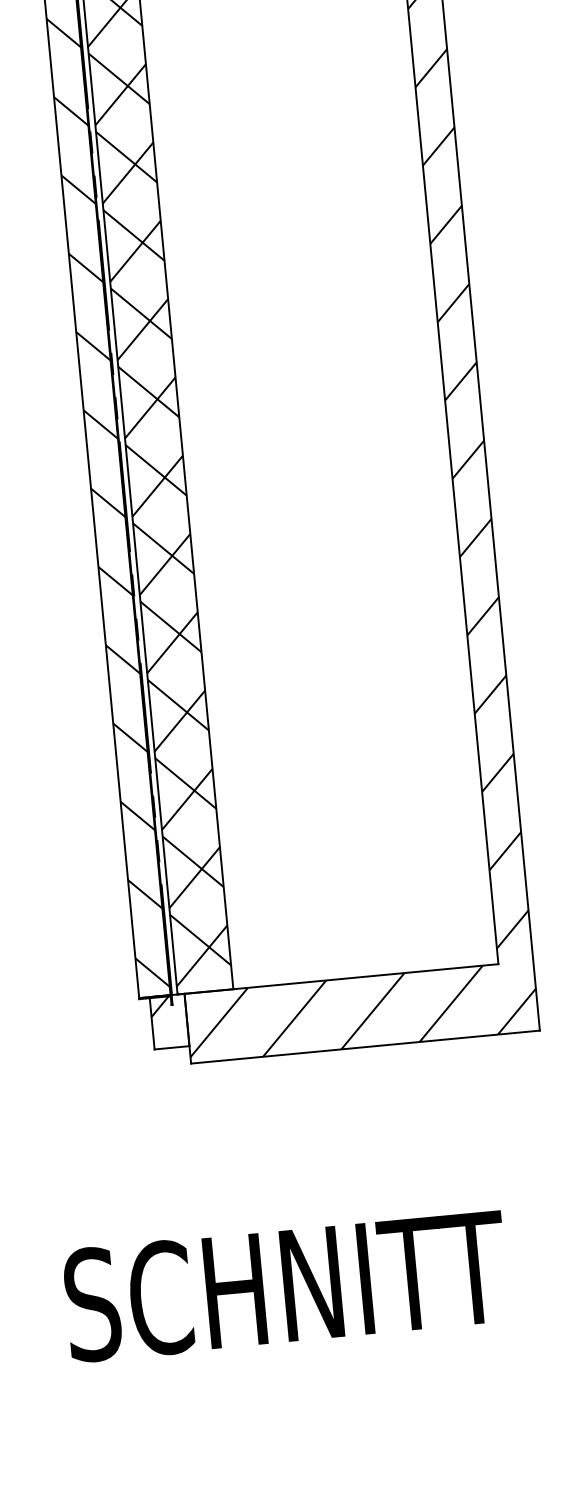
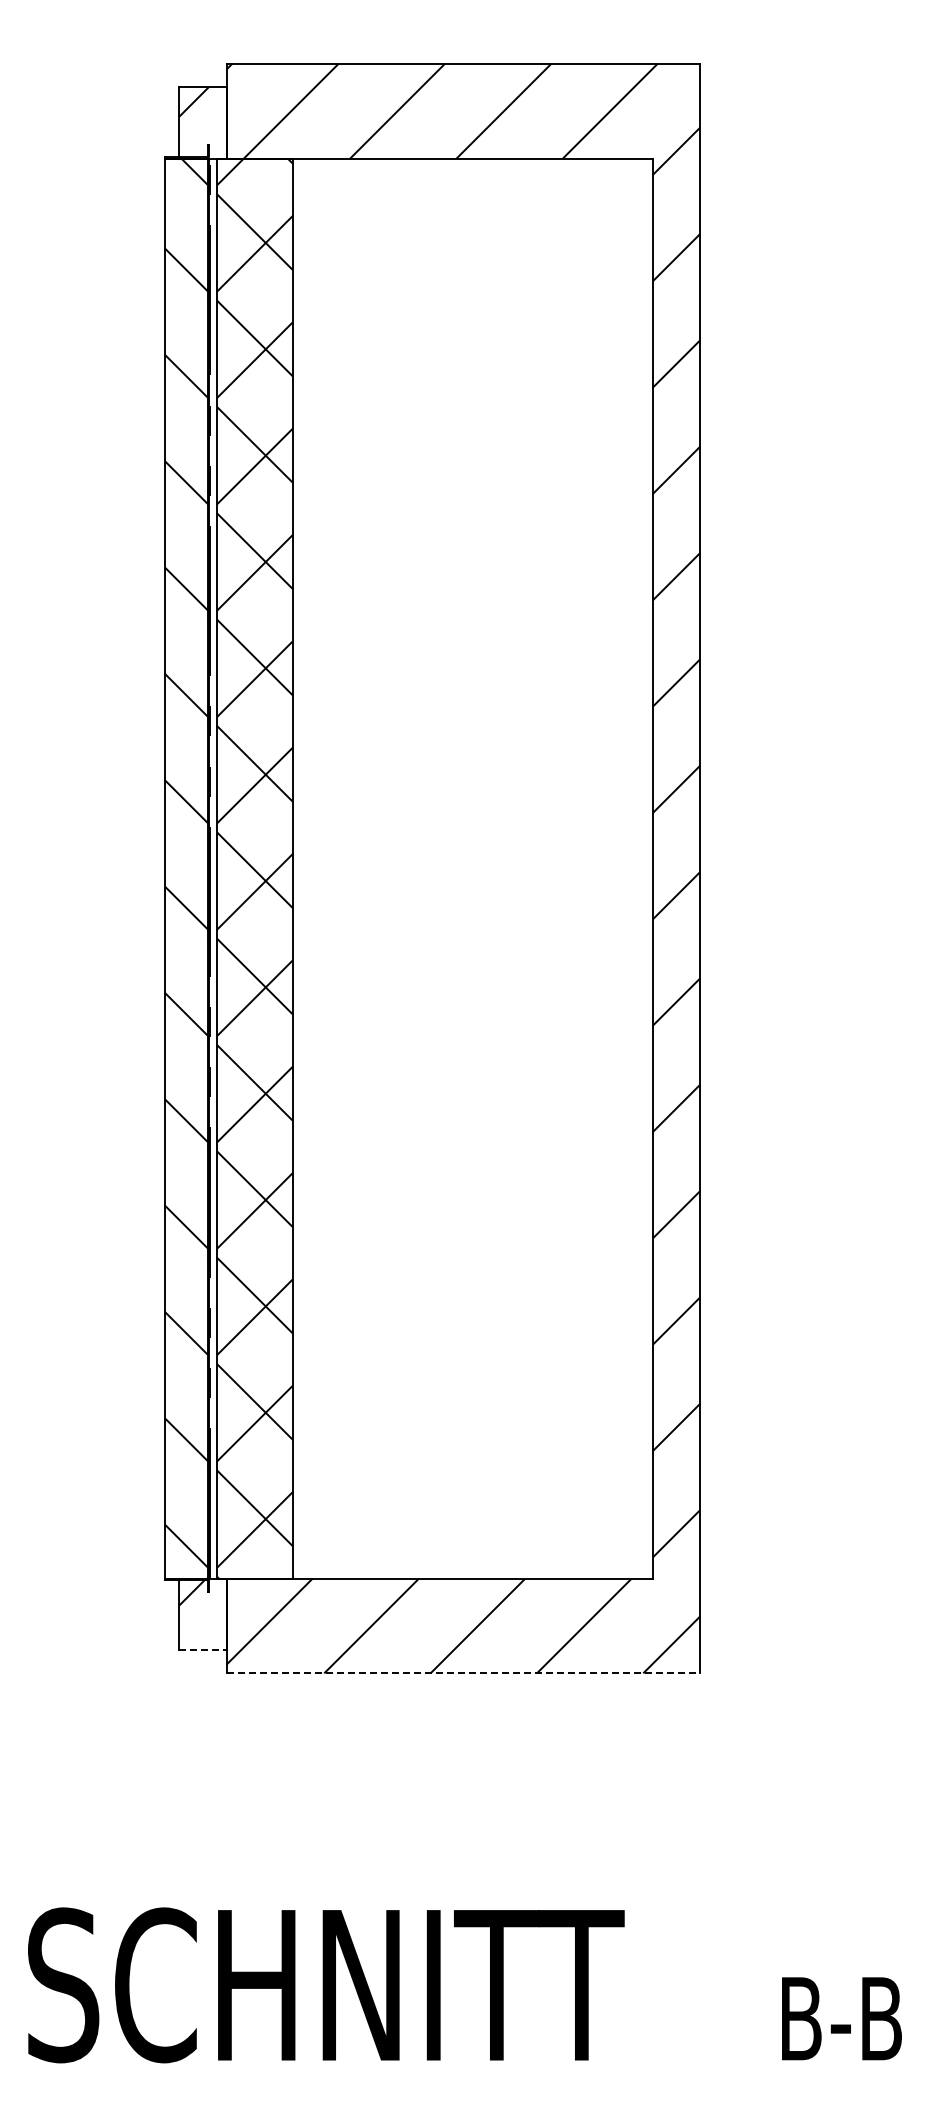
line: (171, 1047) -> (202, 1649), solid -> dashed
line: (365, 1047) -> (463, 1673), solid -> dashed

